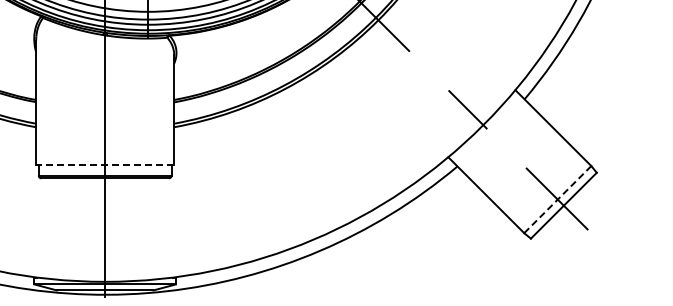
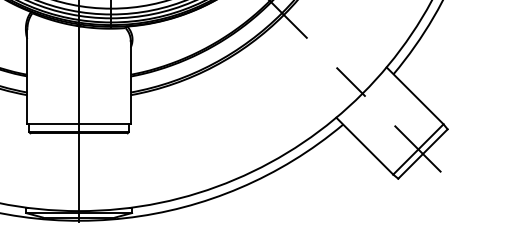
line: (104, 165) -> (78, 123), dashed -> solid
line: (558, 199) -> (418, 149), dashed -> solid

